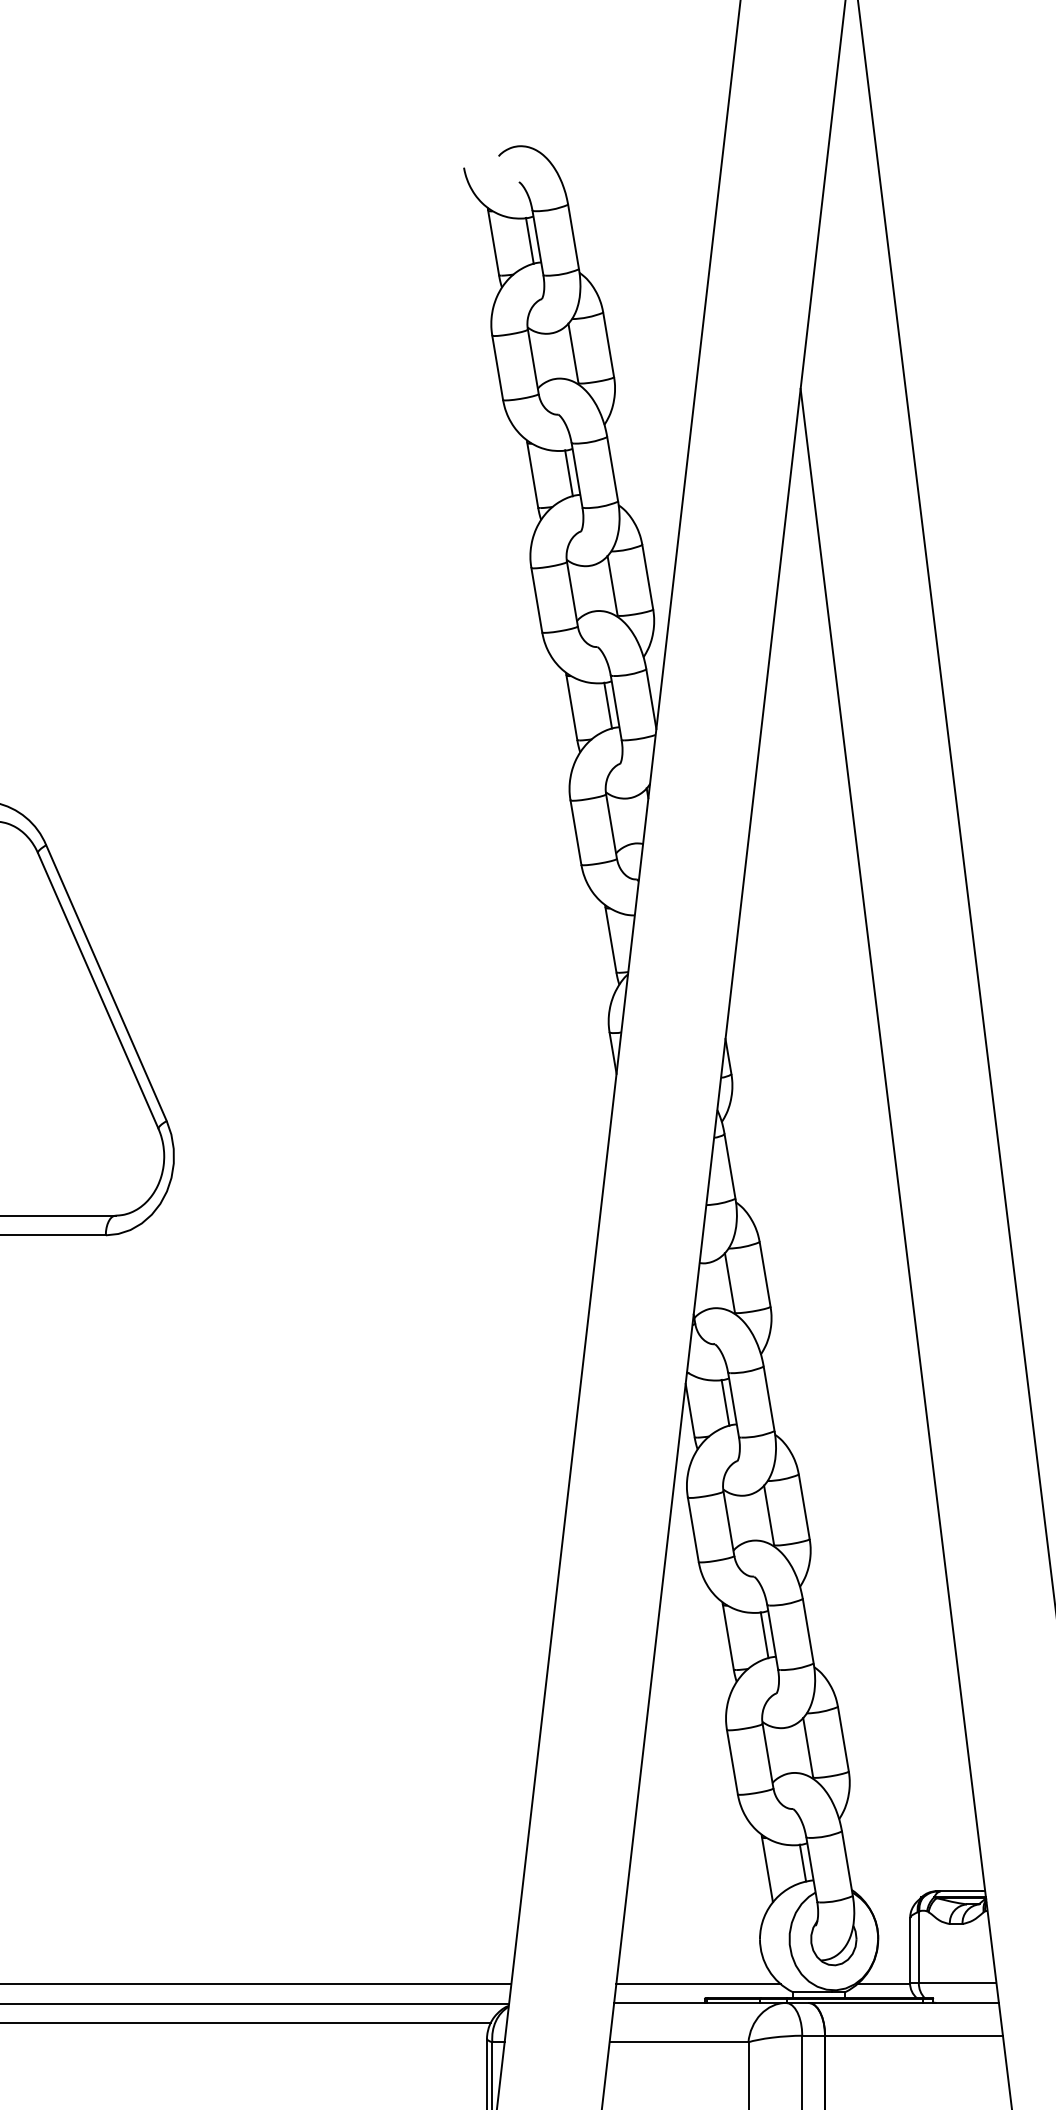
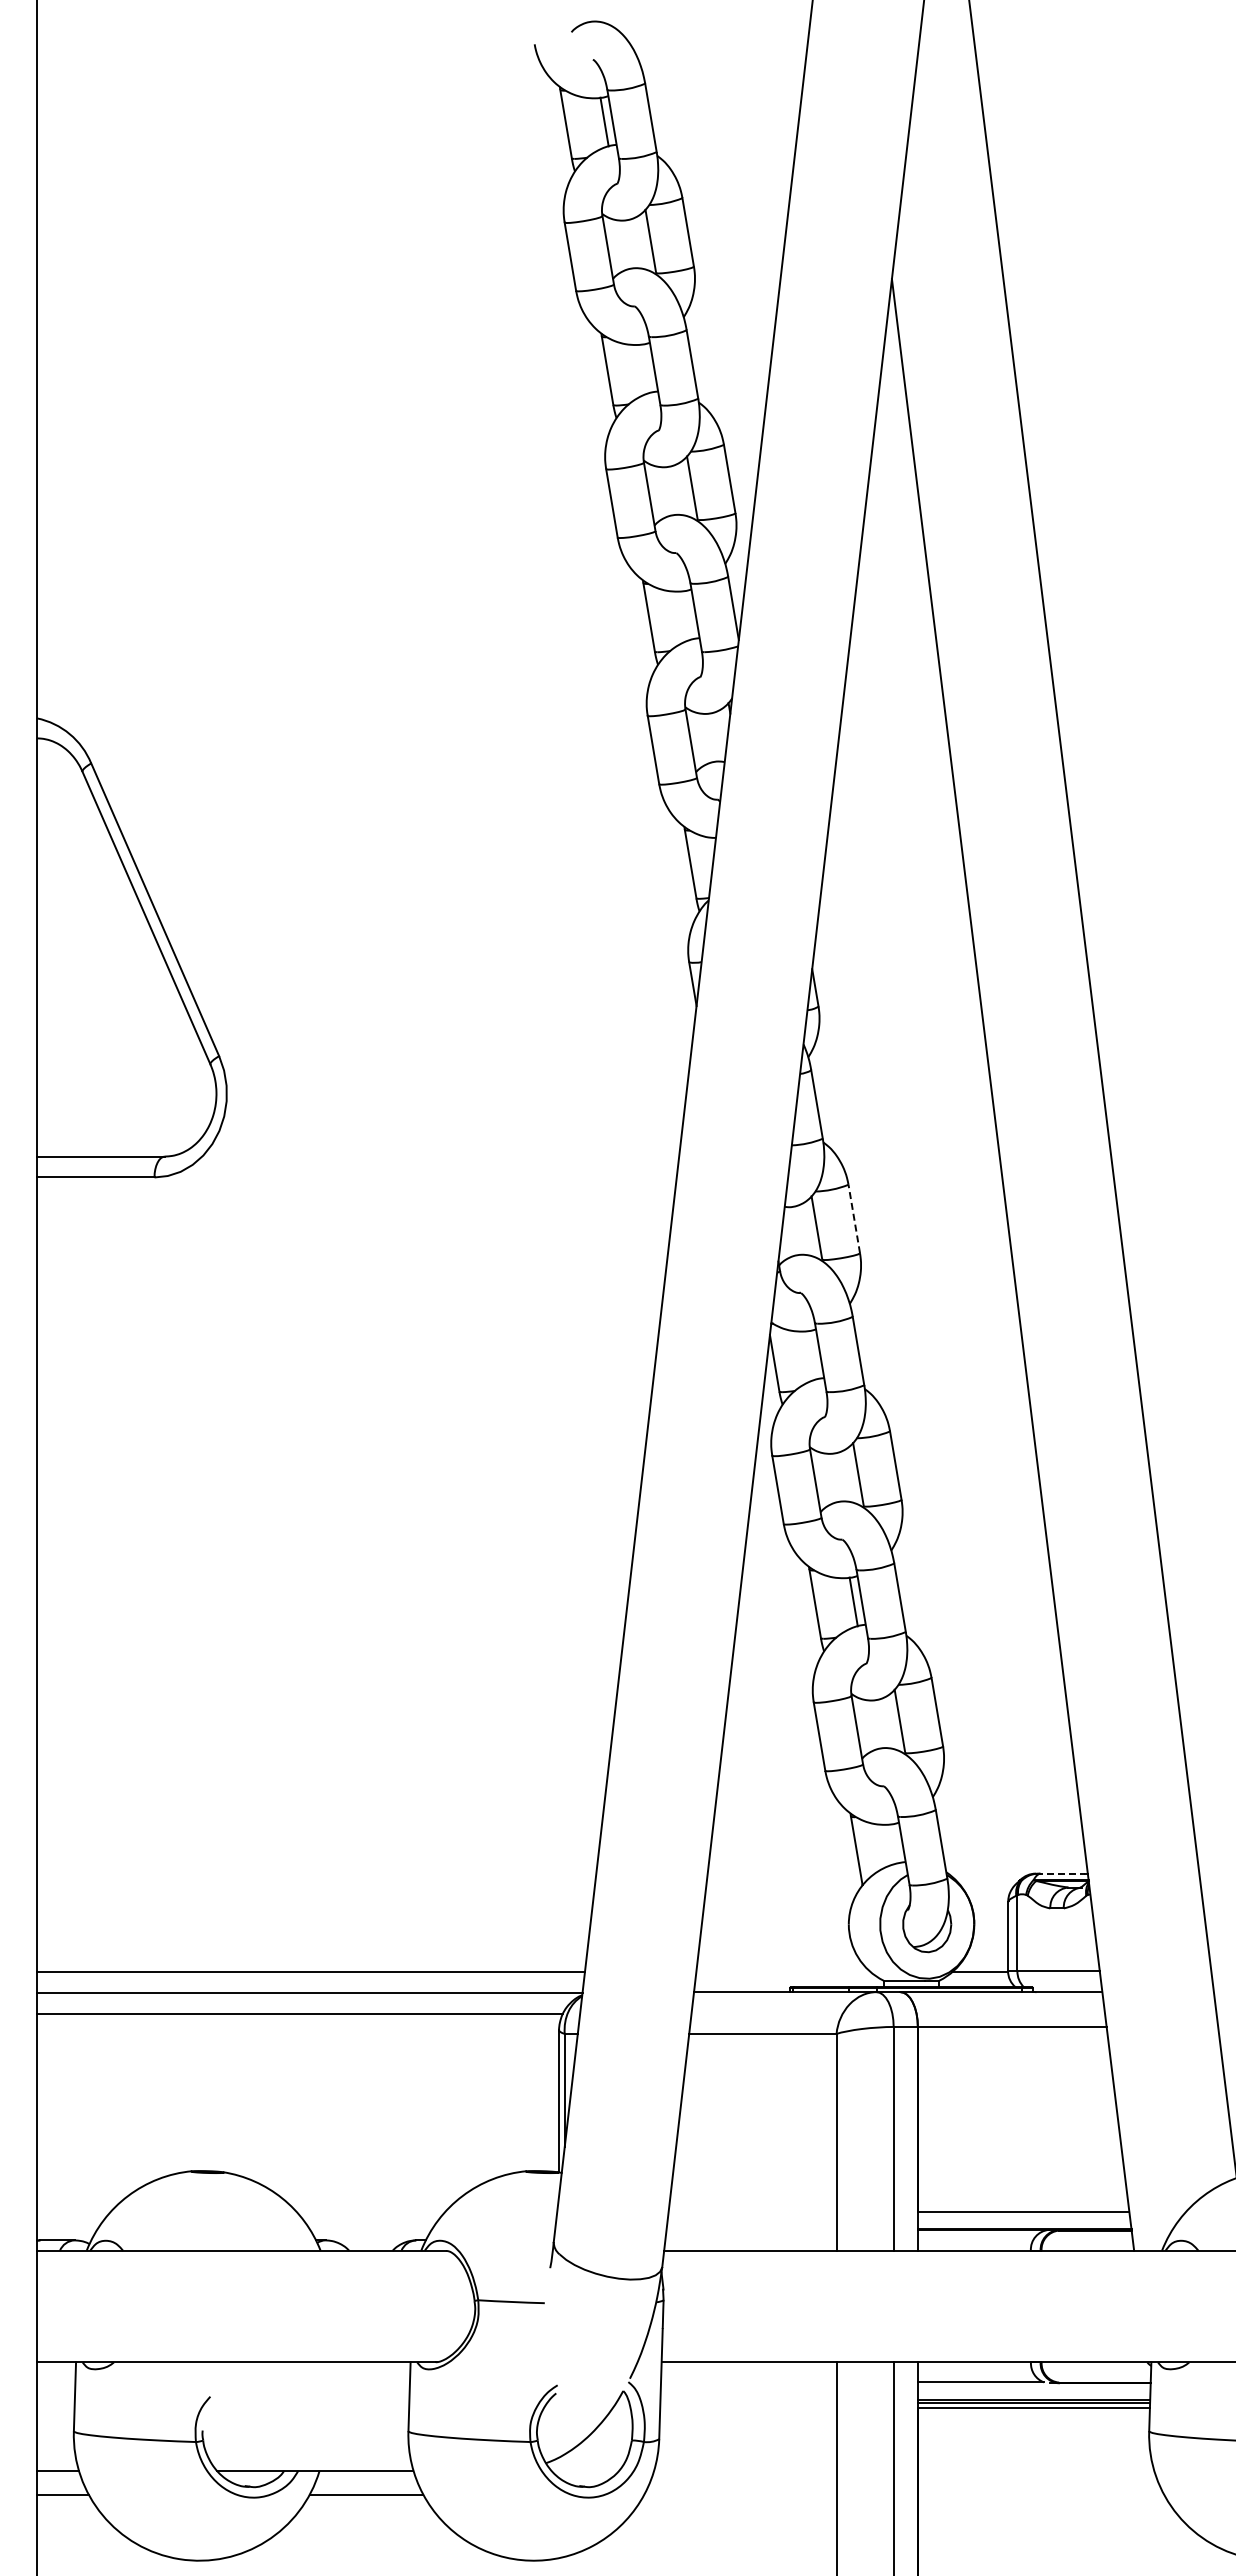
line: (569, 473) -> (646, 368), removed
line: (608, 704) -> (687, 614), removed
line: (765, 1274) -> (854, 1219), solid -> dashed
line: (725, 1402) -> (812, 1354), removed
line: (803, 1862) -> (894, 1843), removed
line: (959, 1891) -> (1060, 1873), solid -> dashed
line: (698, 1984) -> (783, 1972), removed

